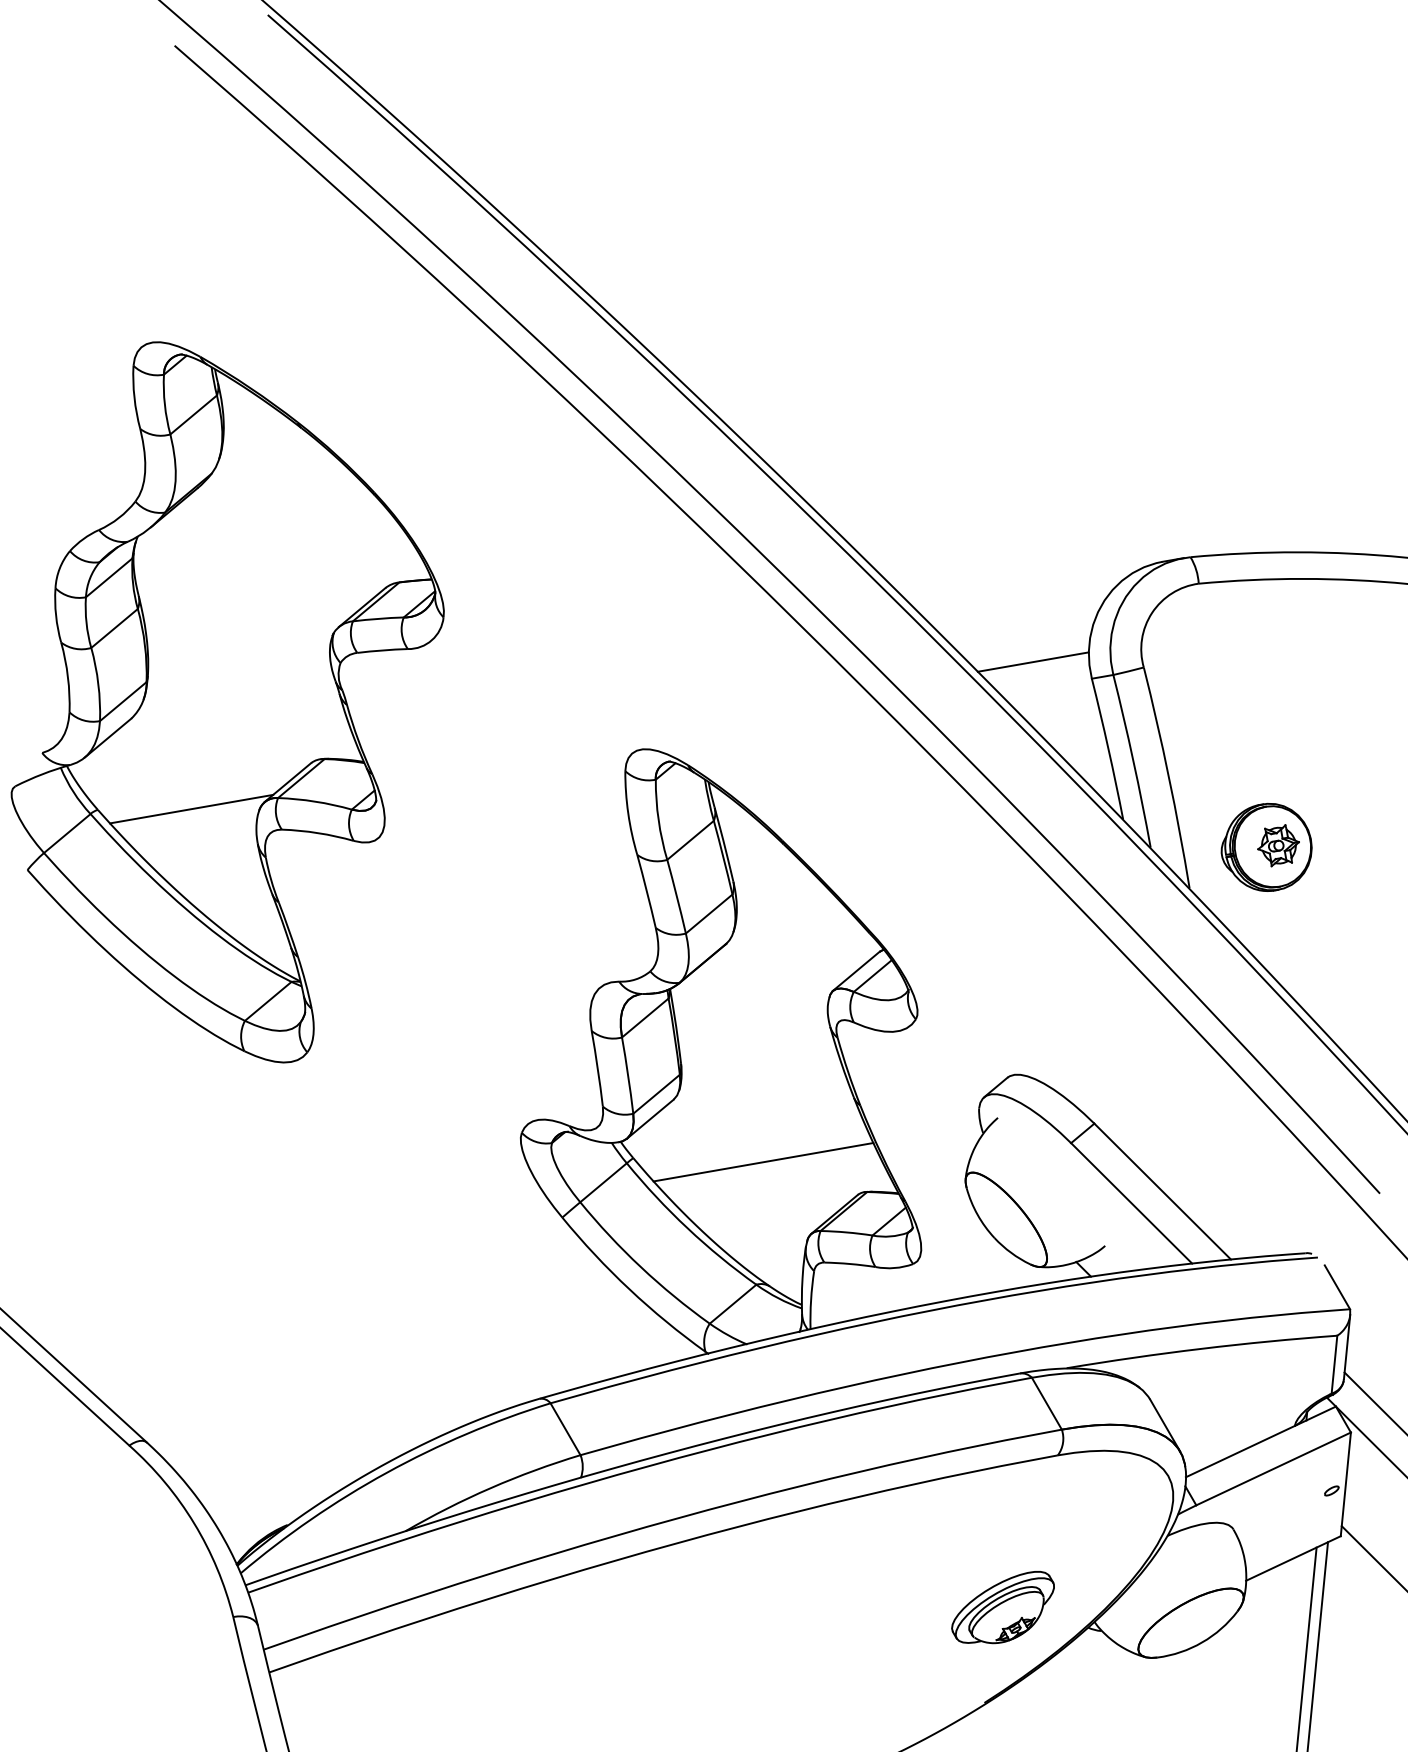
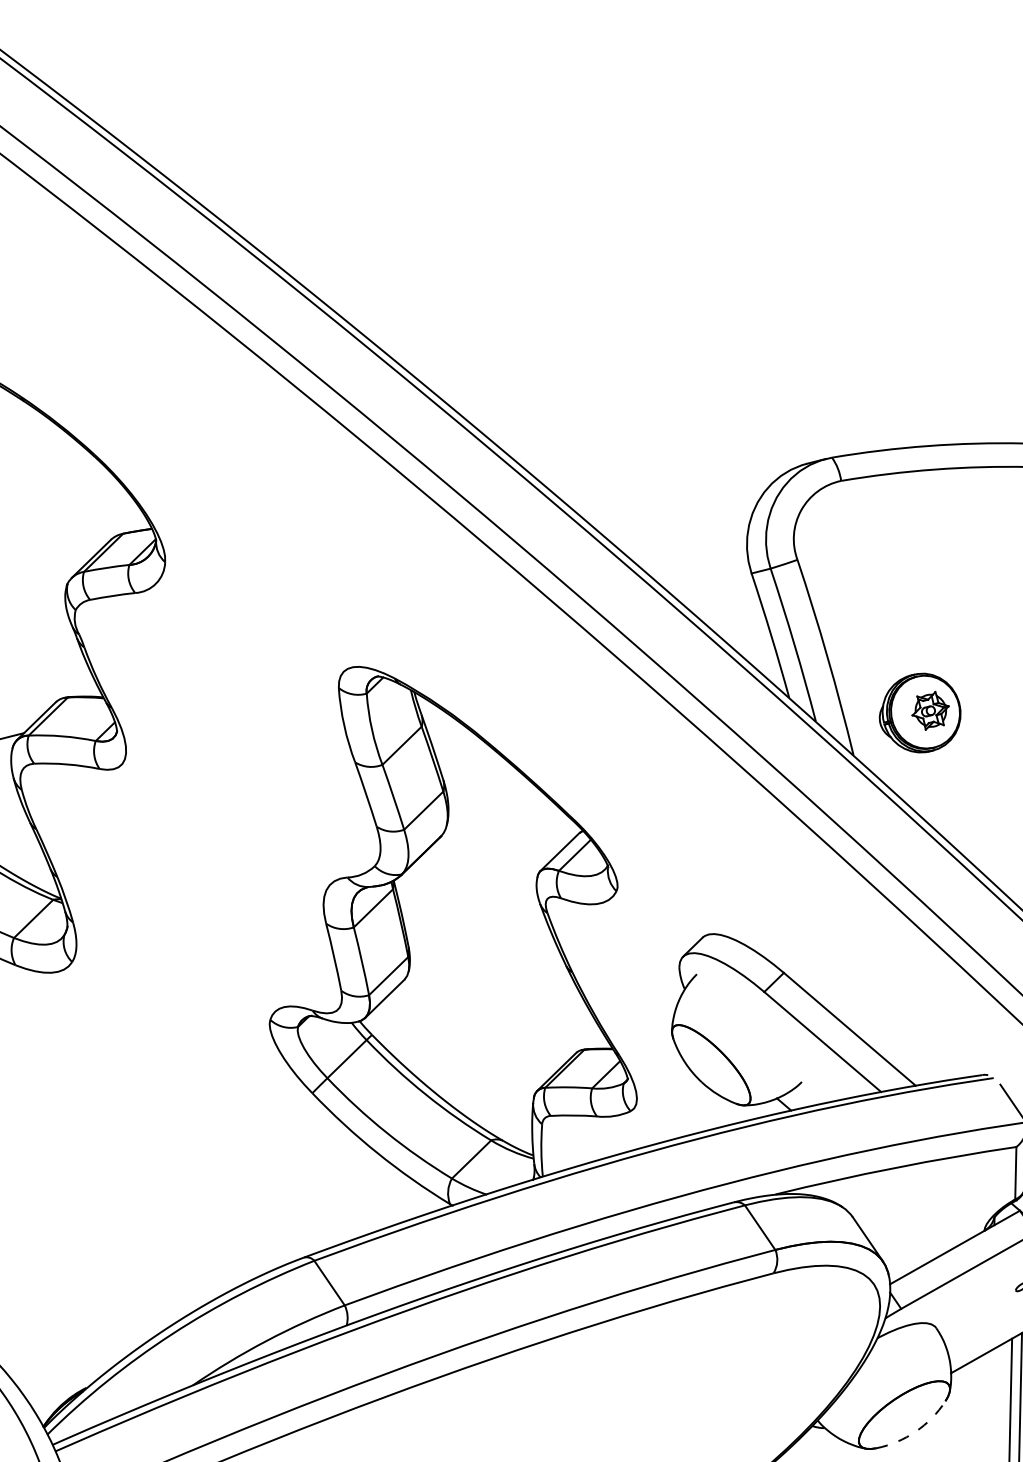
line: (1032, 661) -> (697, 562), removed
line: (763, 1162) -> (489, 1030), removed
part: (1002, 1607) -> (734, 1413), removed
arc: (1202, 1642) -> (916, 1431), solid -> dashed

